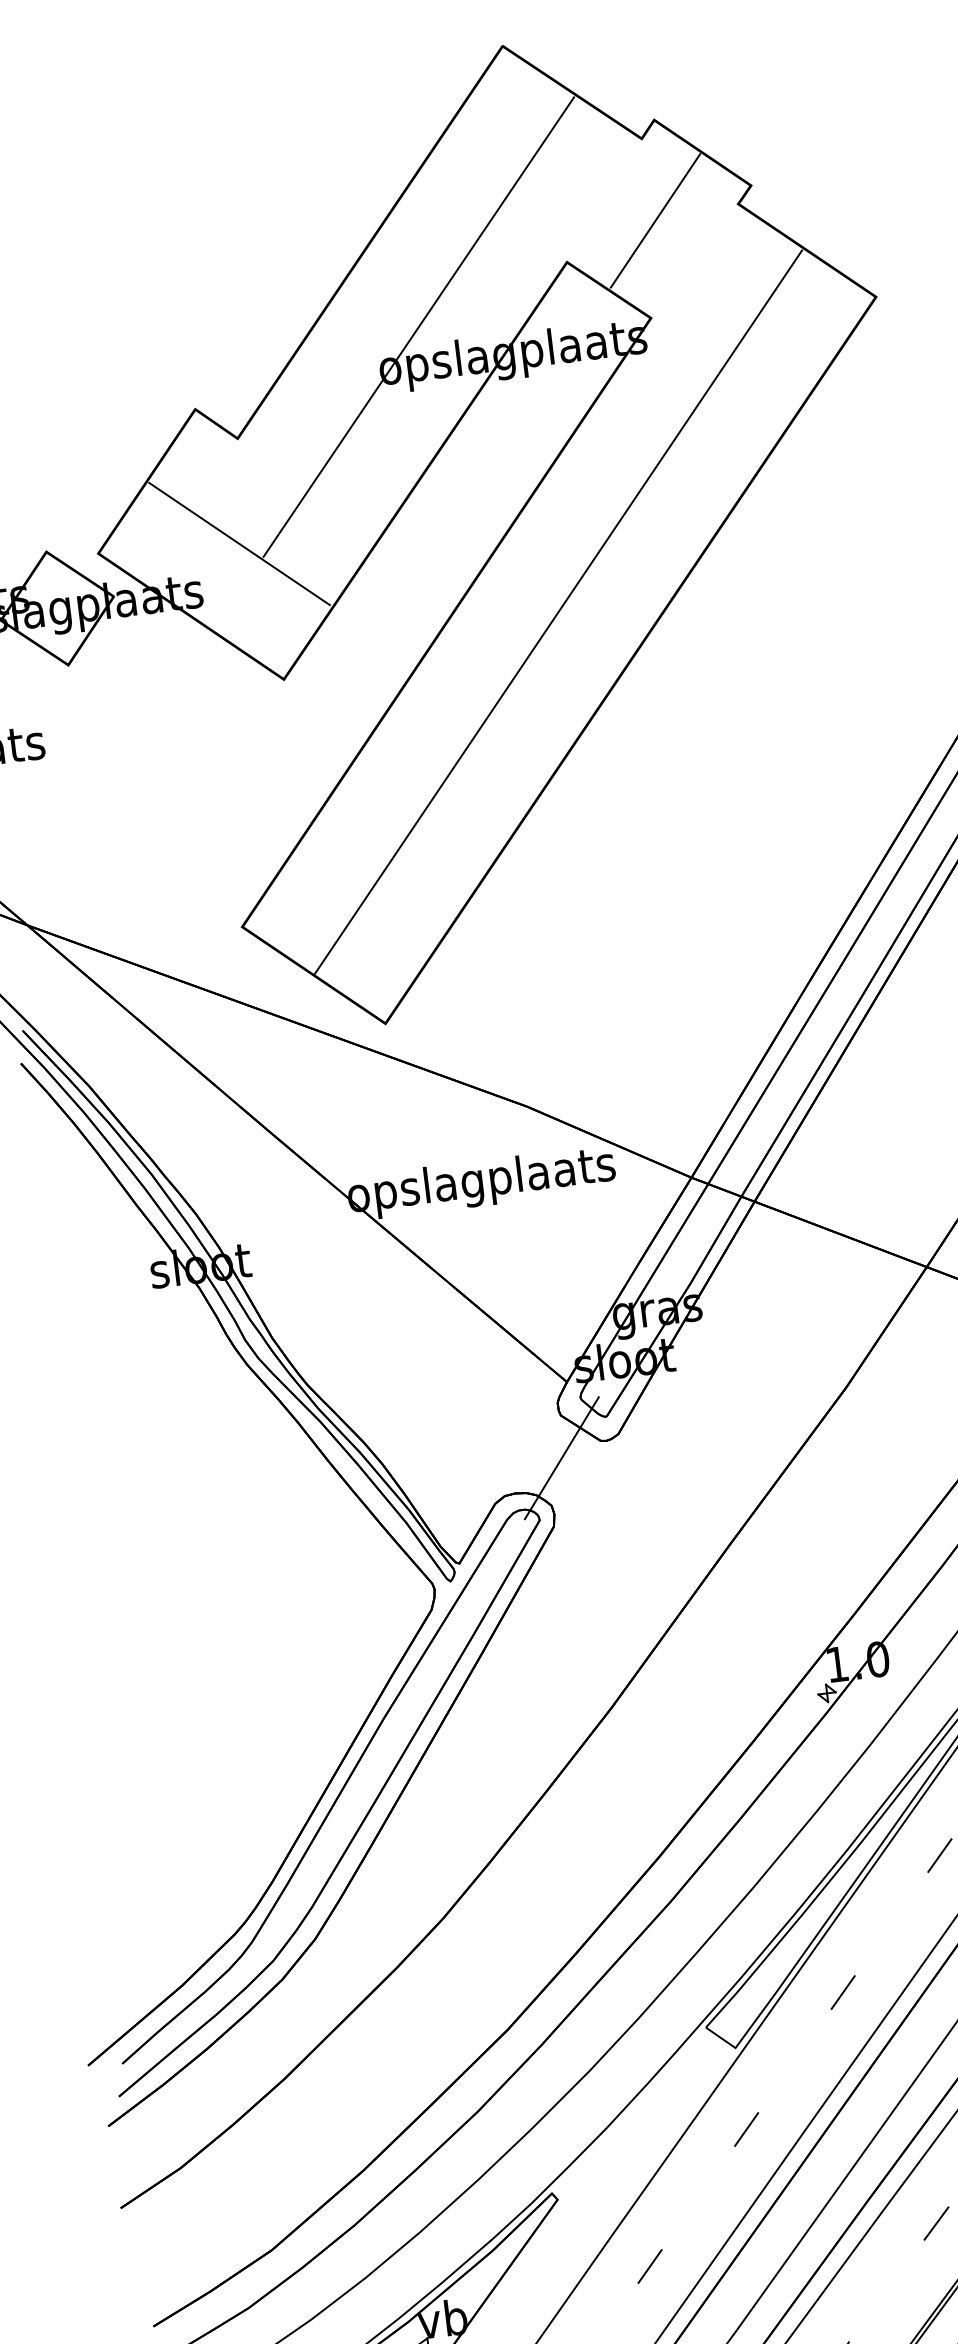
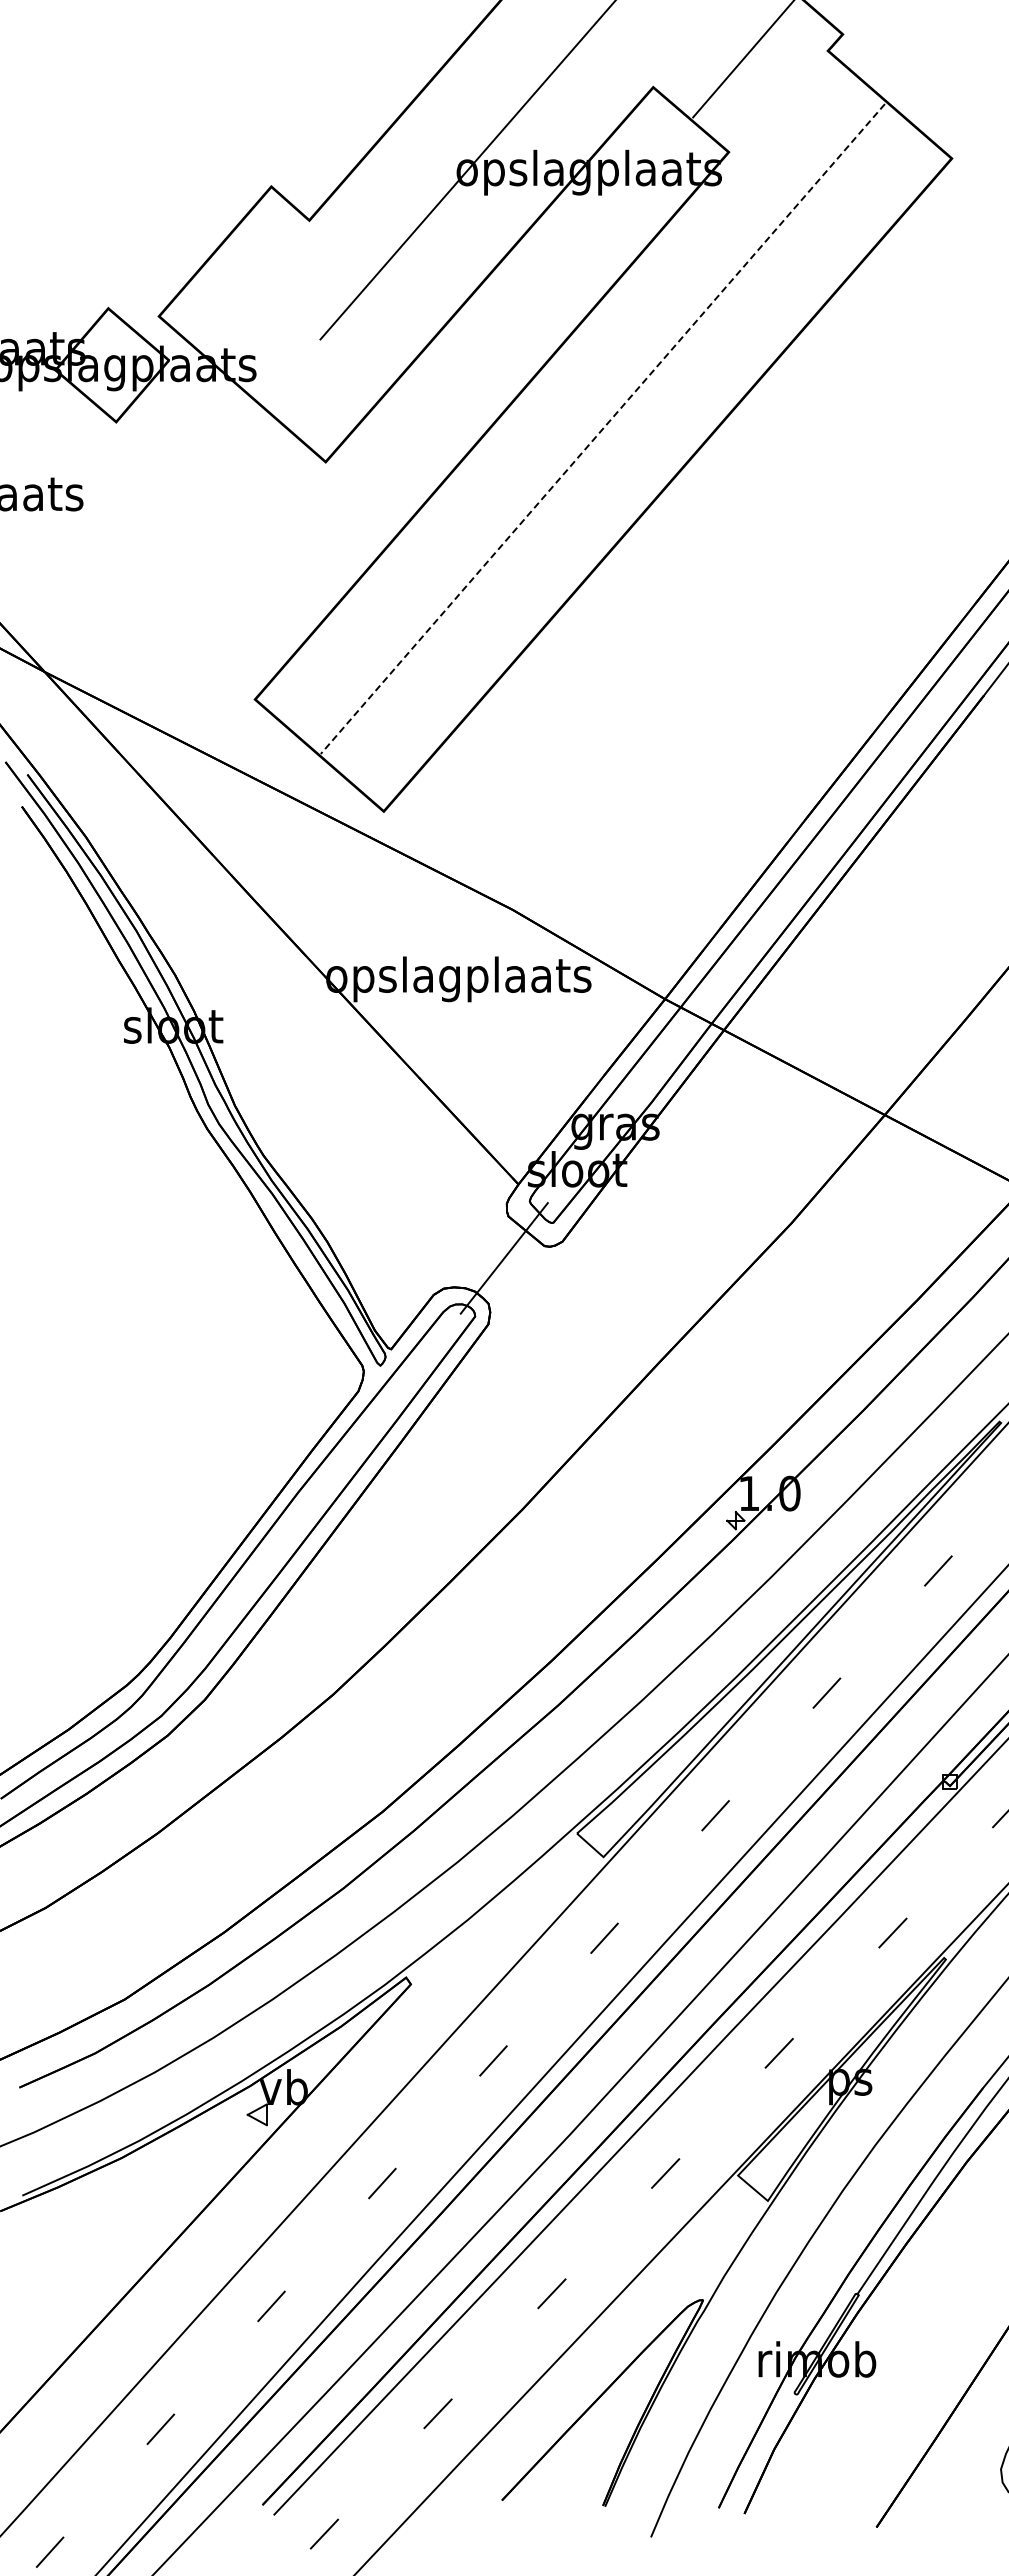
line: (239, 543) -> (298, 323), removed
line: (558, 612) -> (602, 429), solid -> dashed

